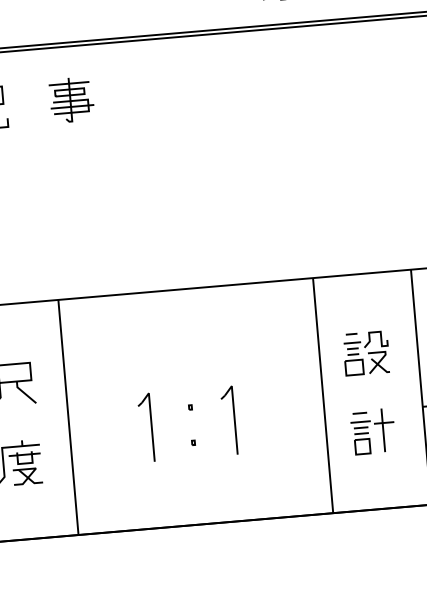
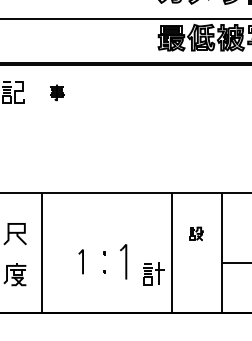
part: (71, 100) -> (57, 92), size x0.7
part: (367, 352) -> (196, 233), size x0.6
part: (145, 427) -> (80, 261), size x0.7
part: (372, 431) -> (153, 273), moved

